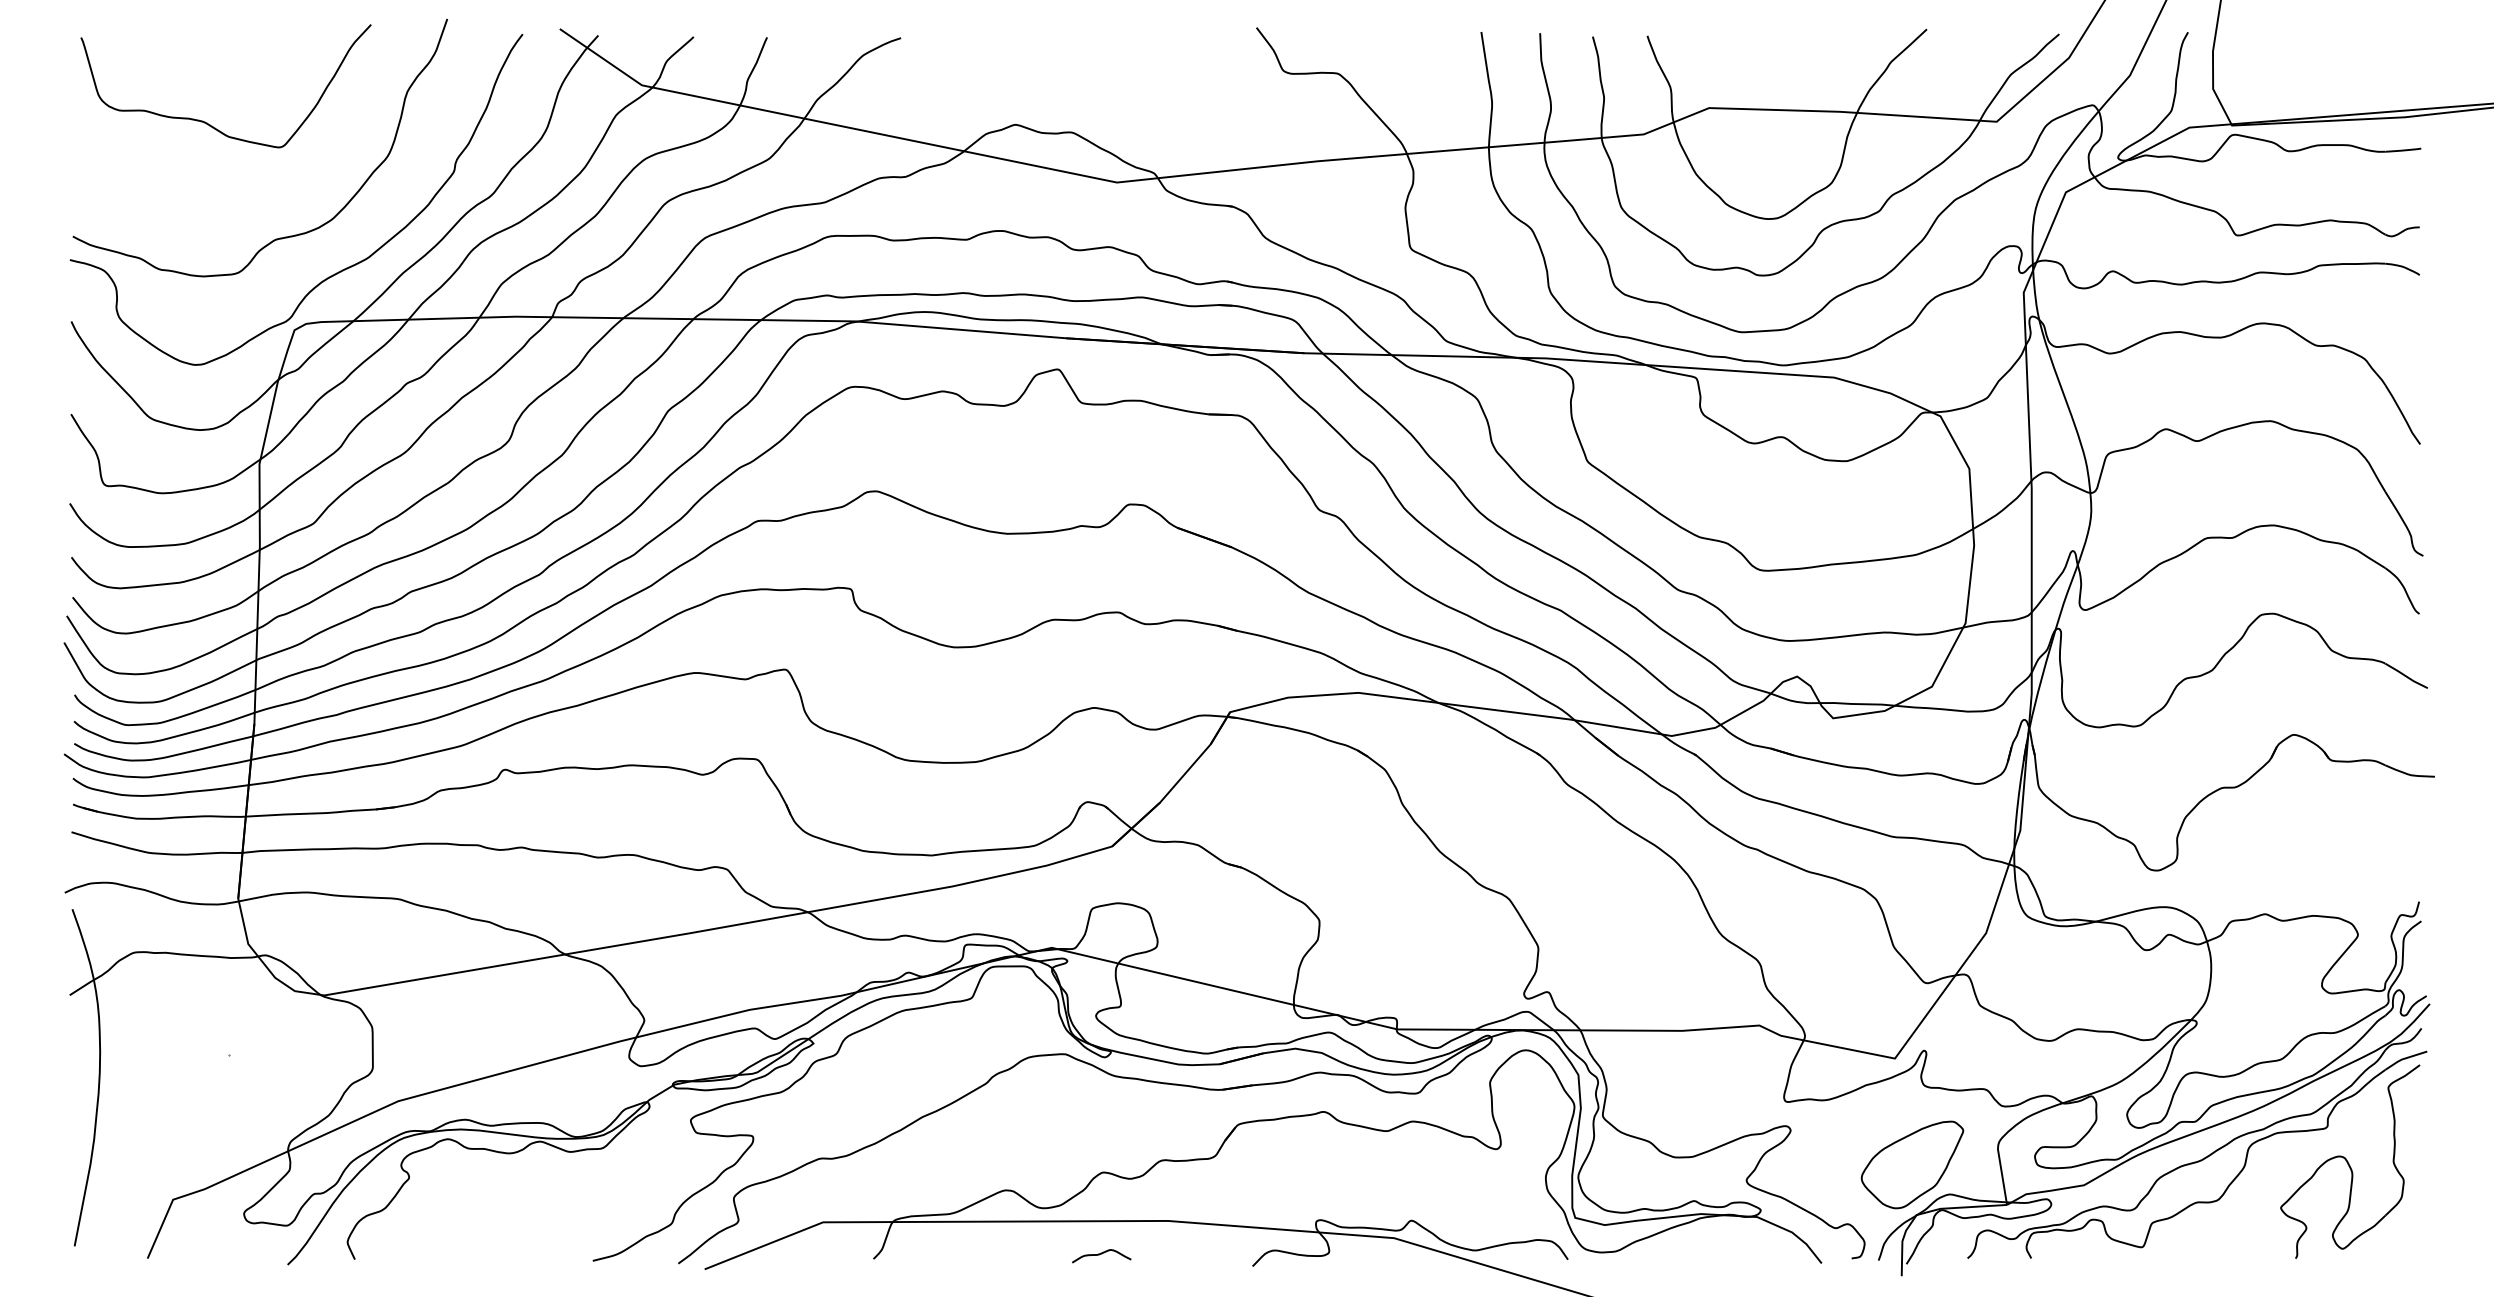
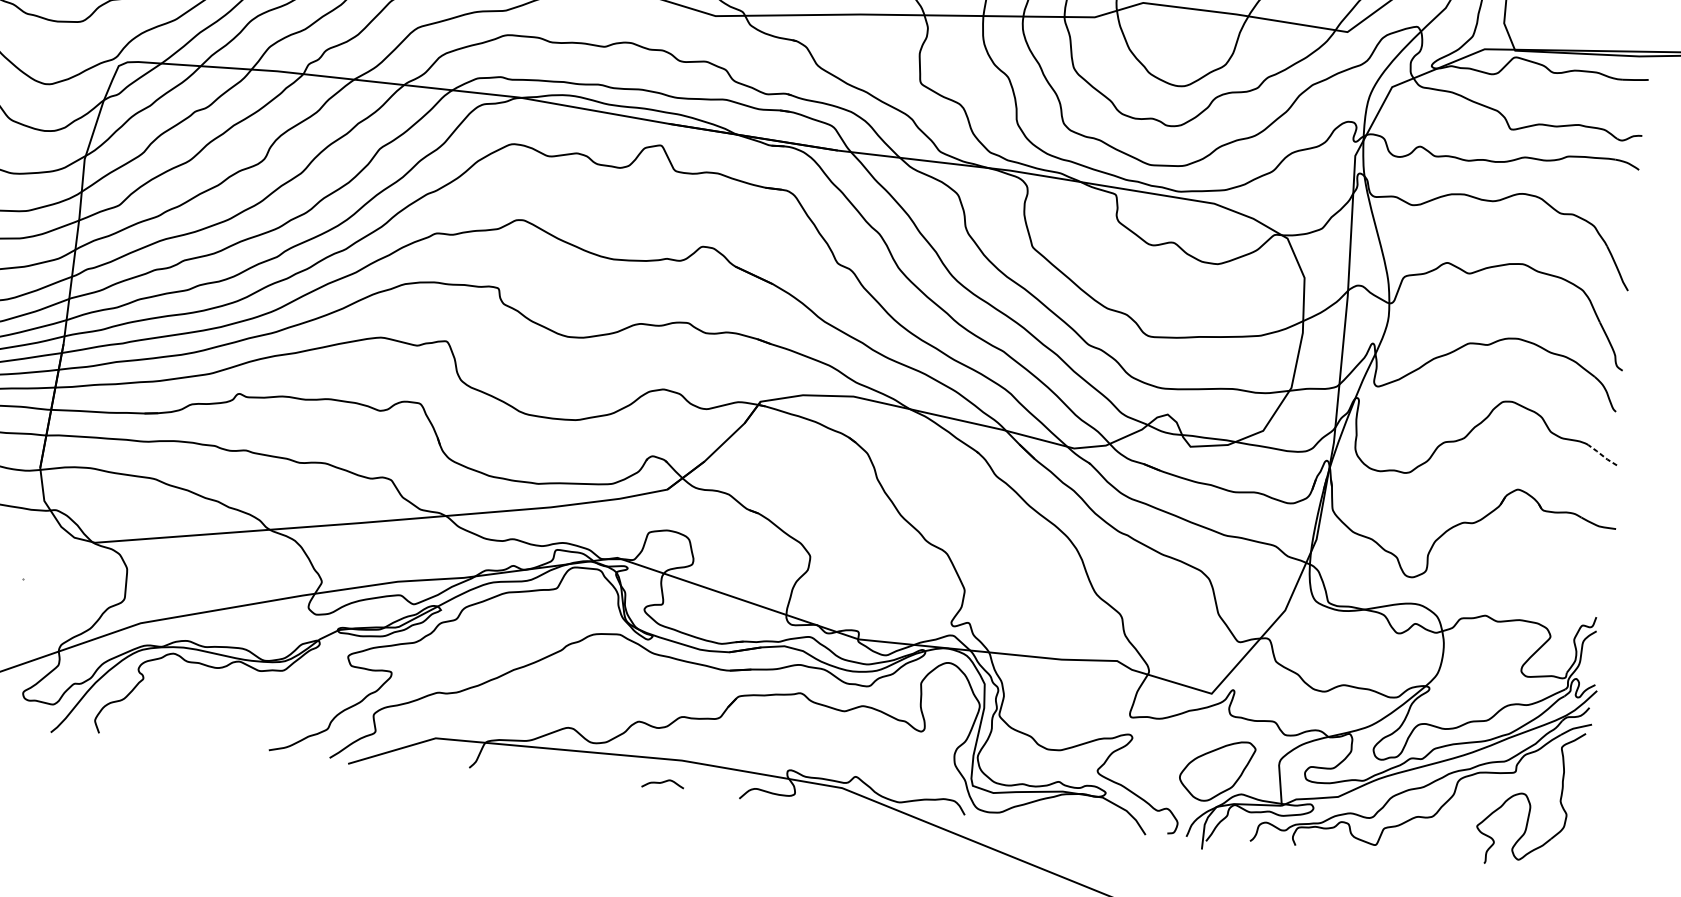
line: (2406, 676) -> (1602, 455), solid -> dashed
curve: (1101, 1254) -> (662, 782), moved

